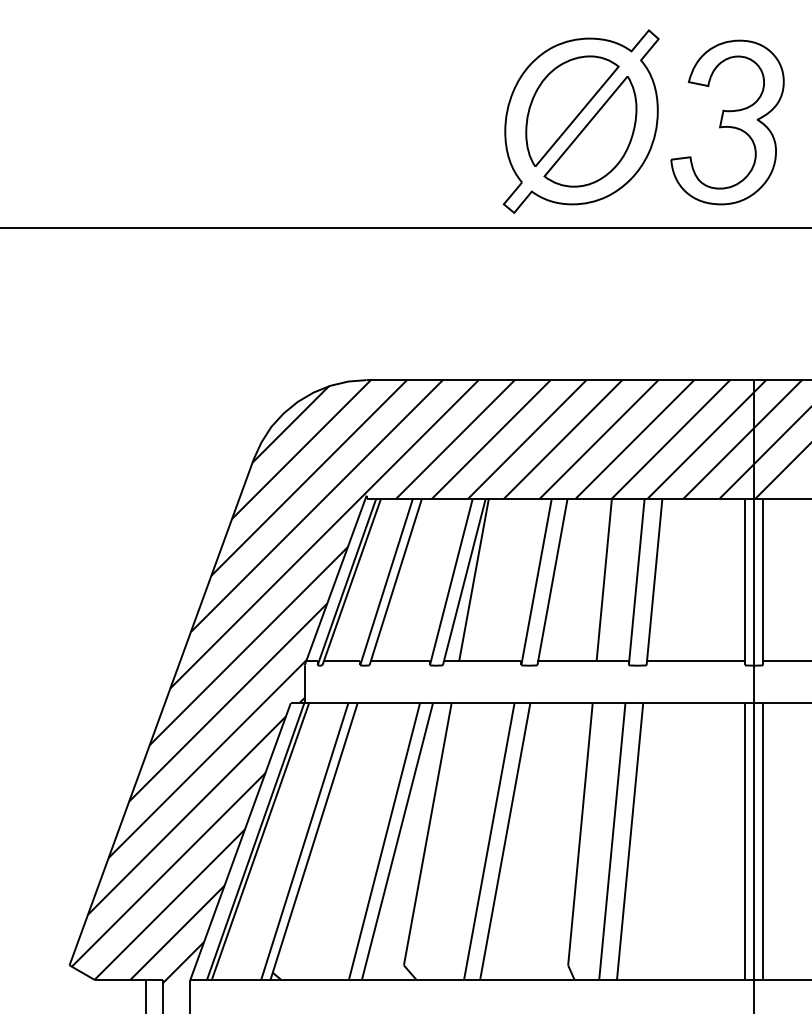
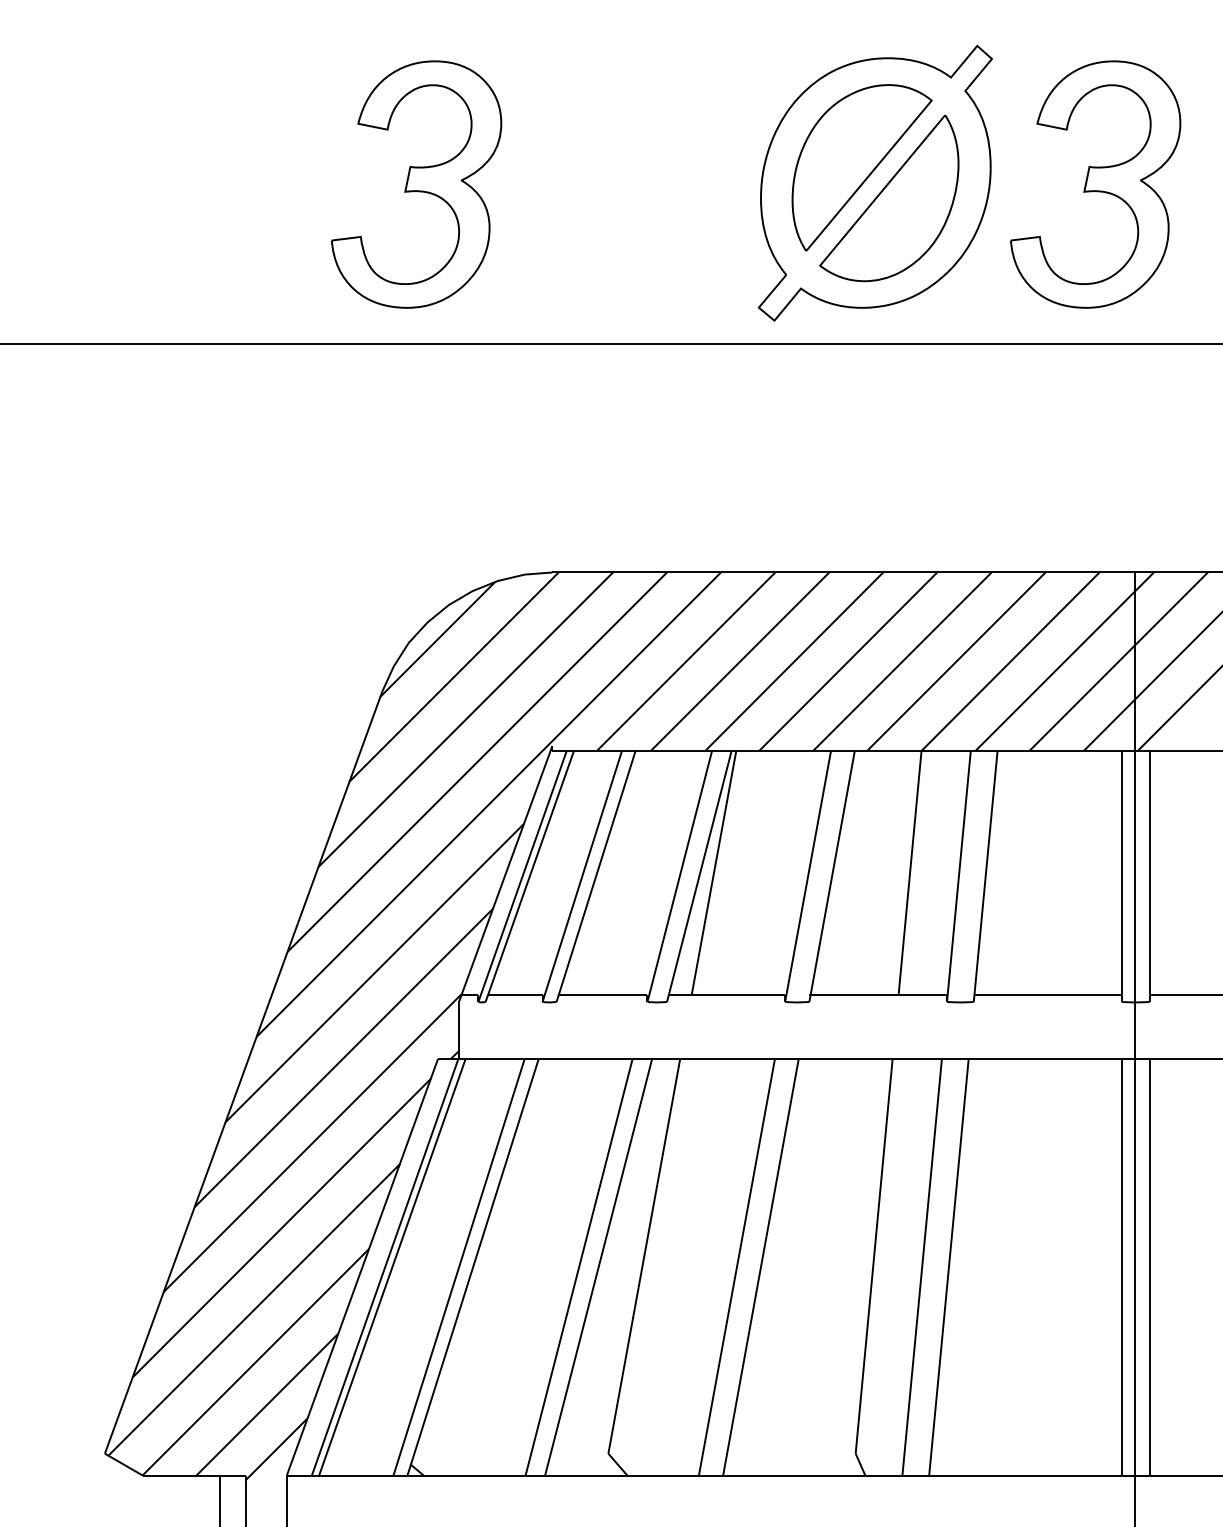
part: (276, 122) -> (416, 184), added

